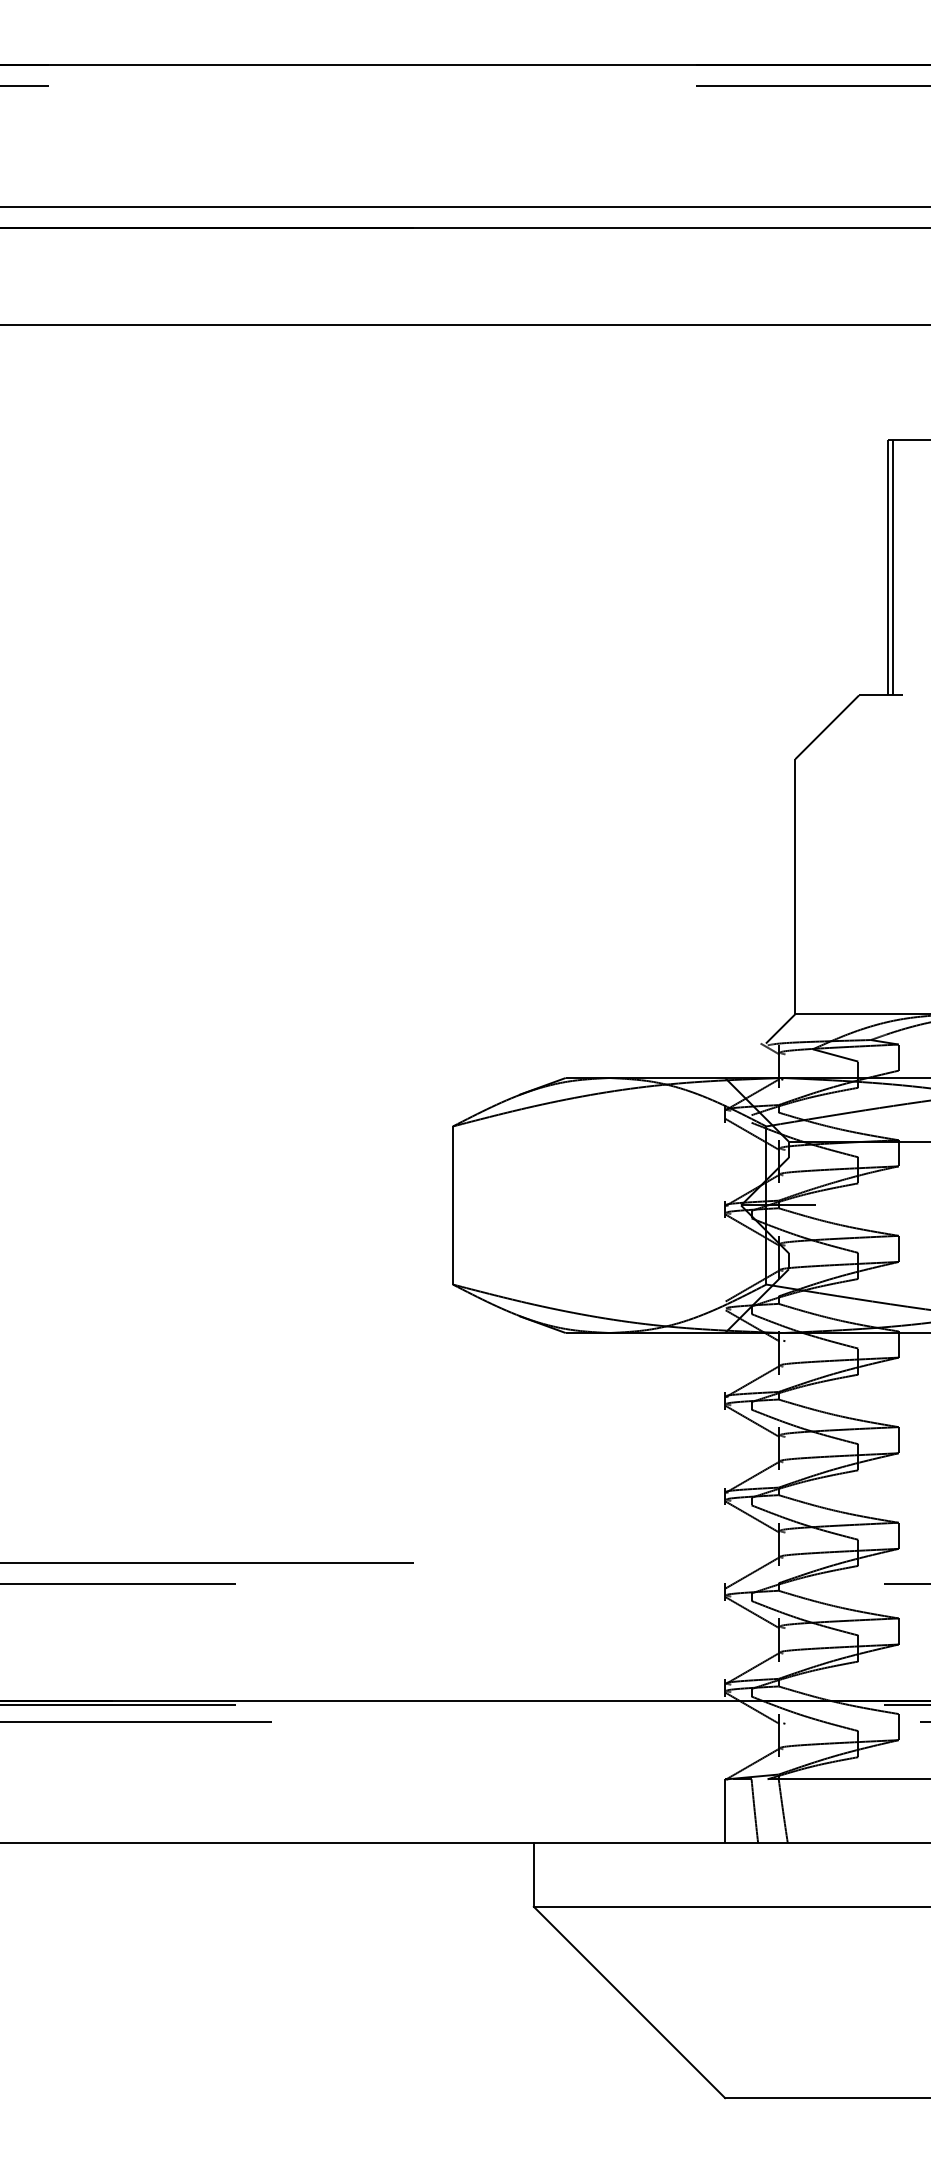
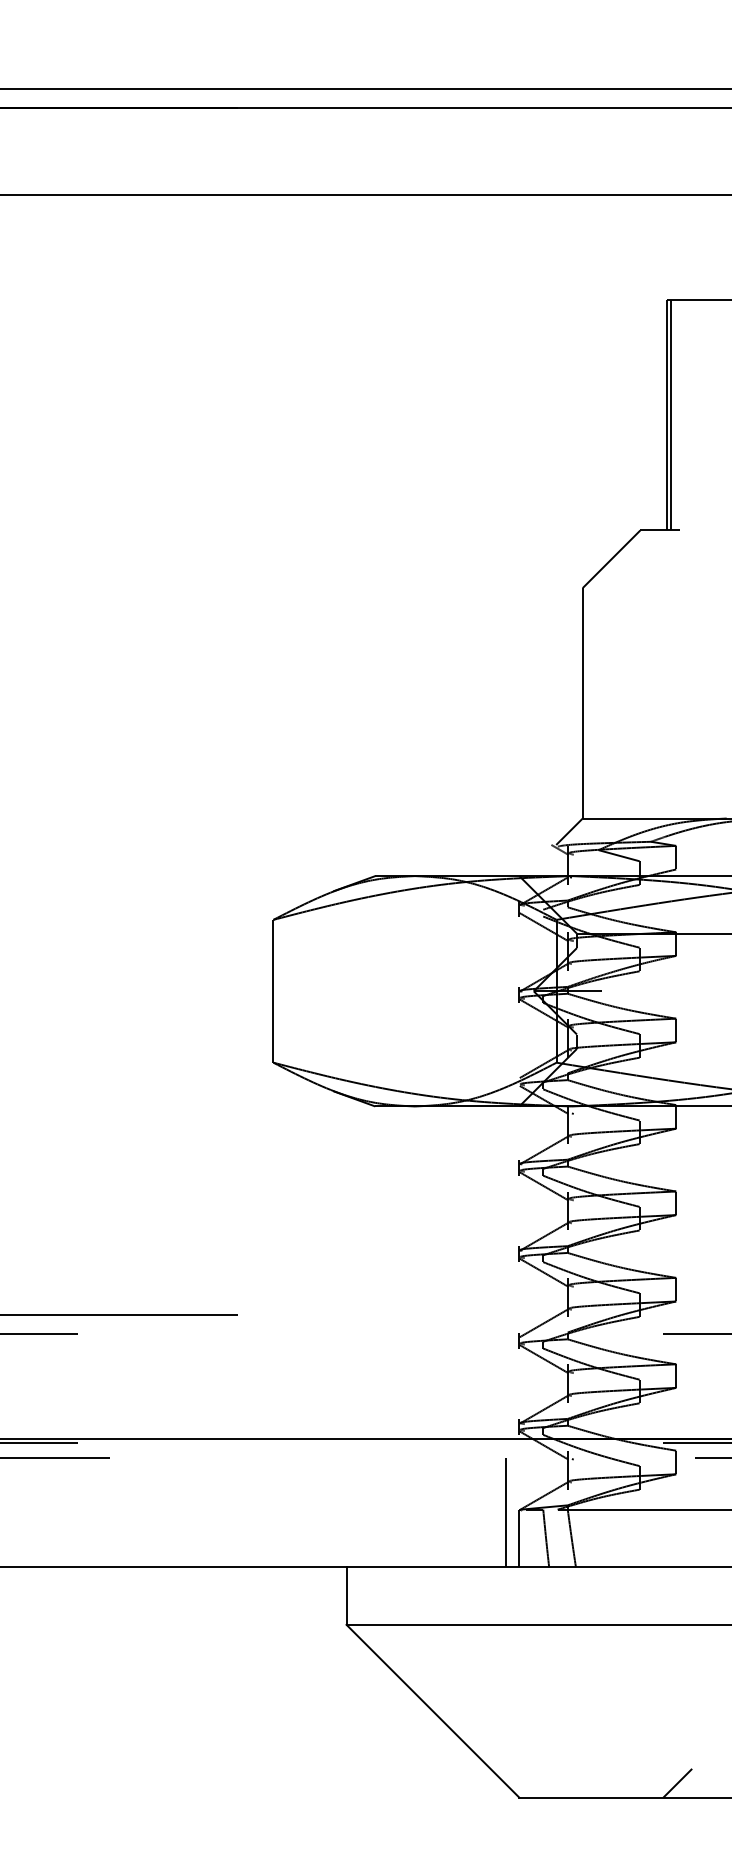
line: (709, 1782) -> (505, 1512), added
line: (900, 2082) -> (677, 1783), added

